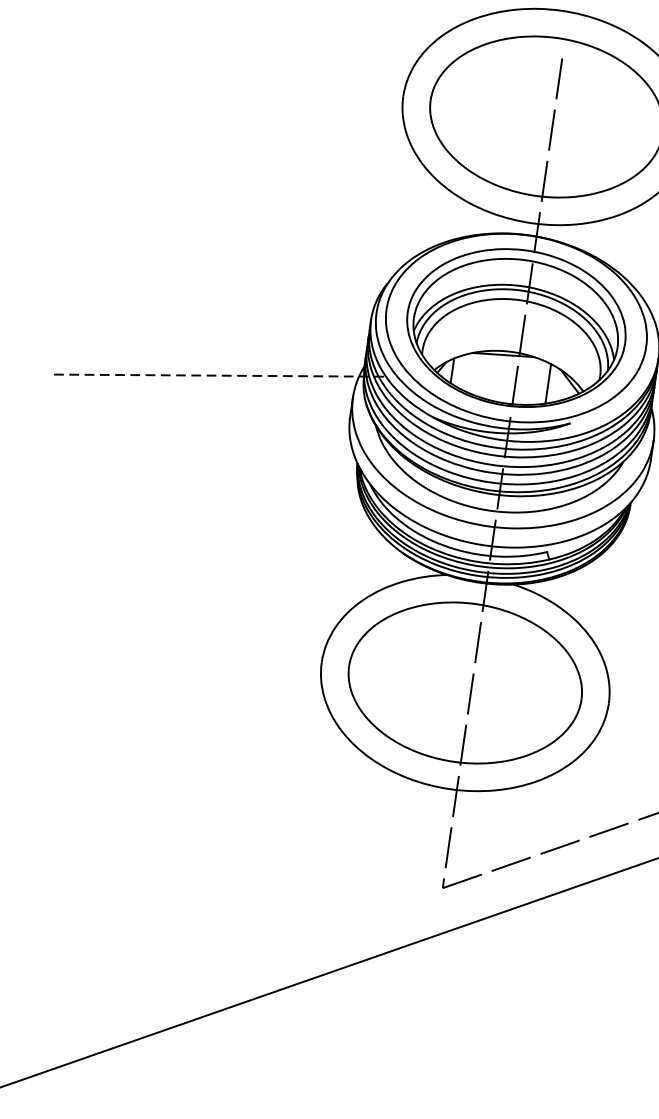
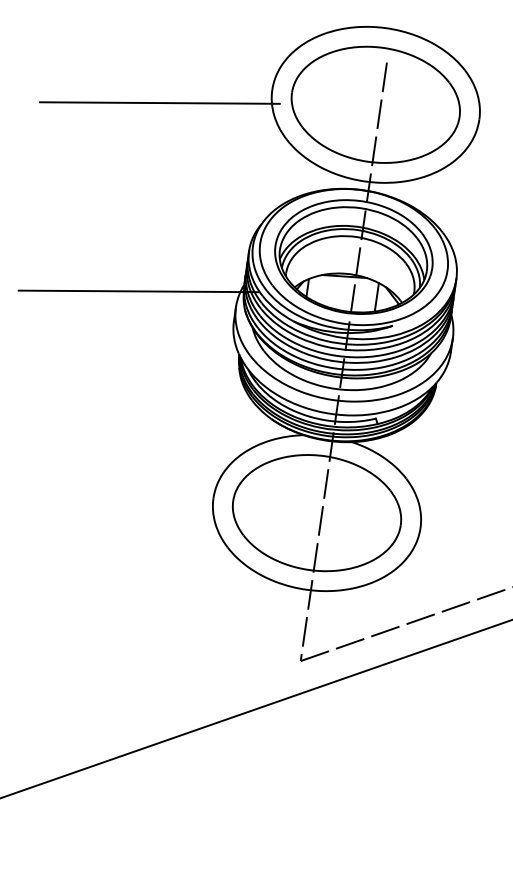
line: (246, 113) -> (159, 102), added
line: (217, 375) -> (138, 291), dashed -> solid

